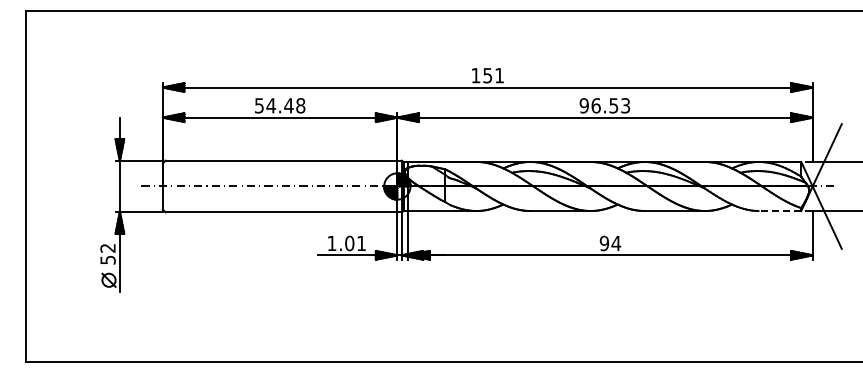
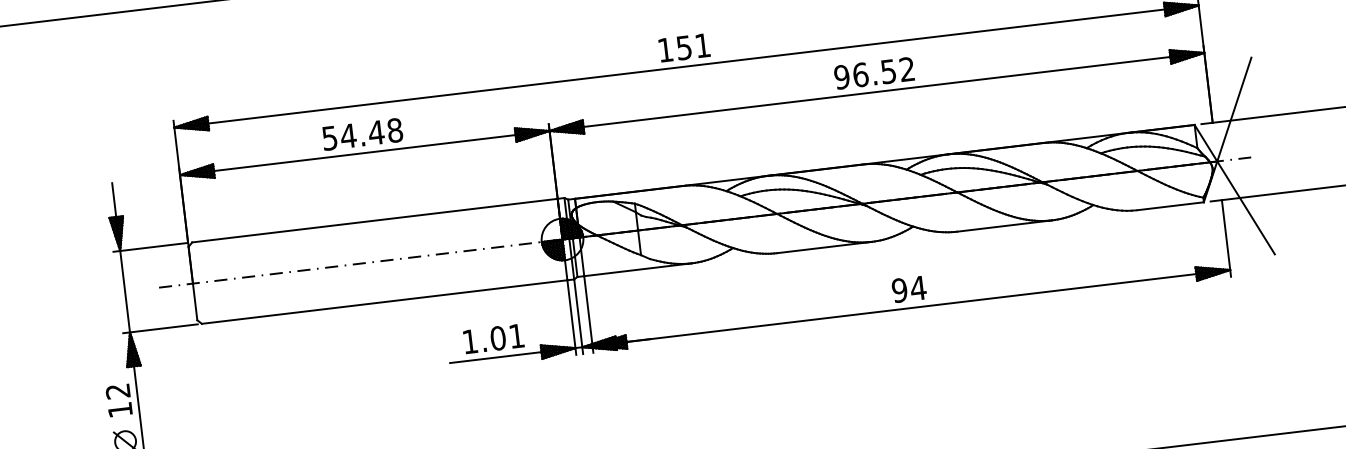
text: (625, 105) -> (906, 68), 96.53 -> 96.52
line: (779, 211) -> (1169, 207), dashed -> solid
text: (107, 259) -> (119, 409), 52 -> 12

